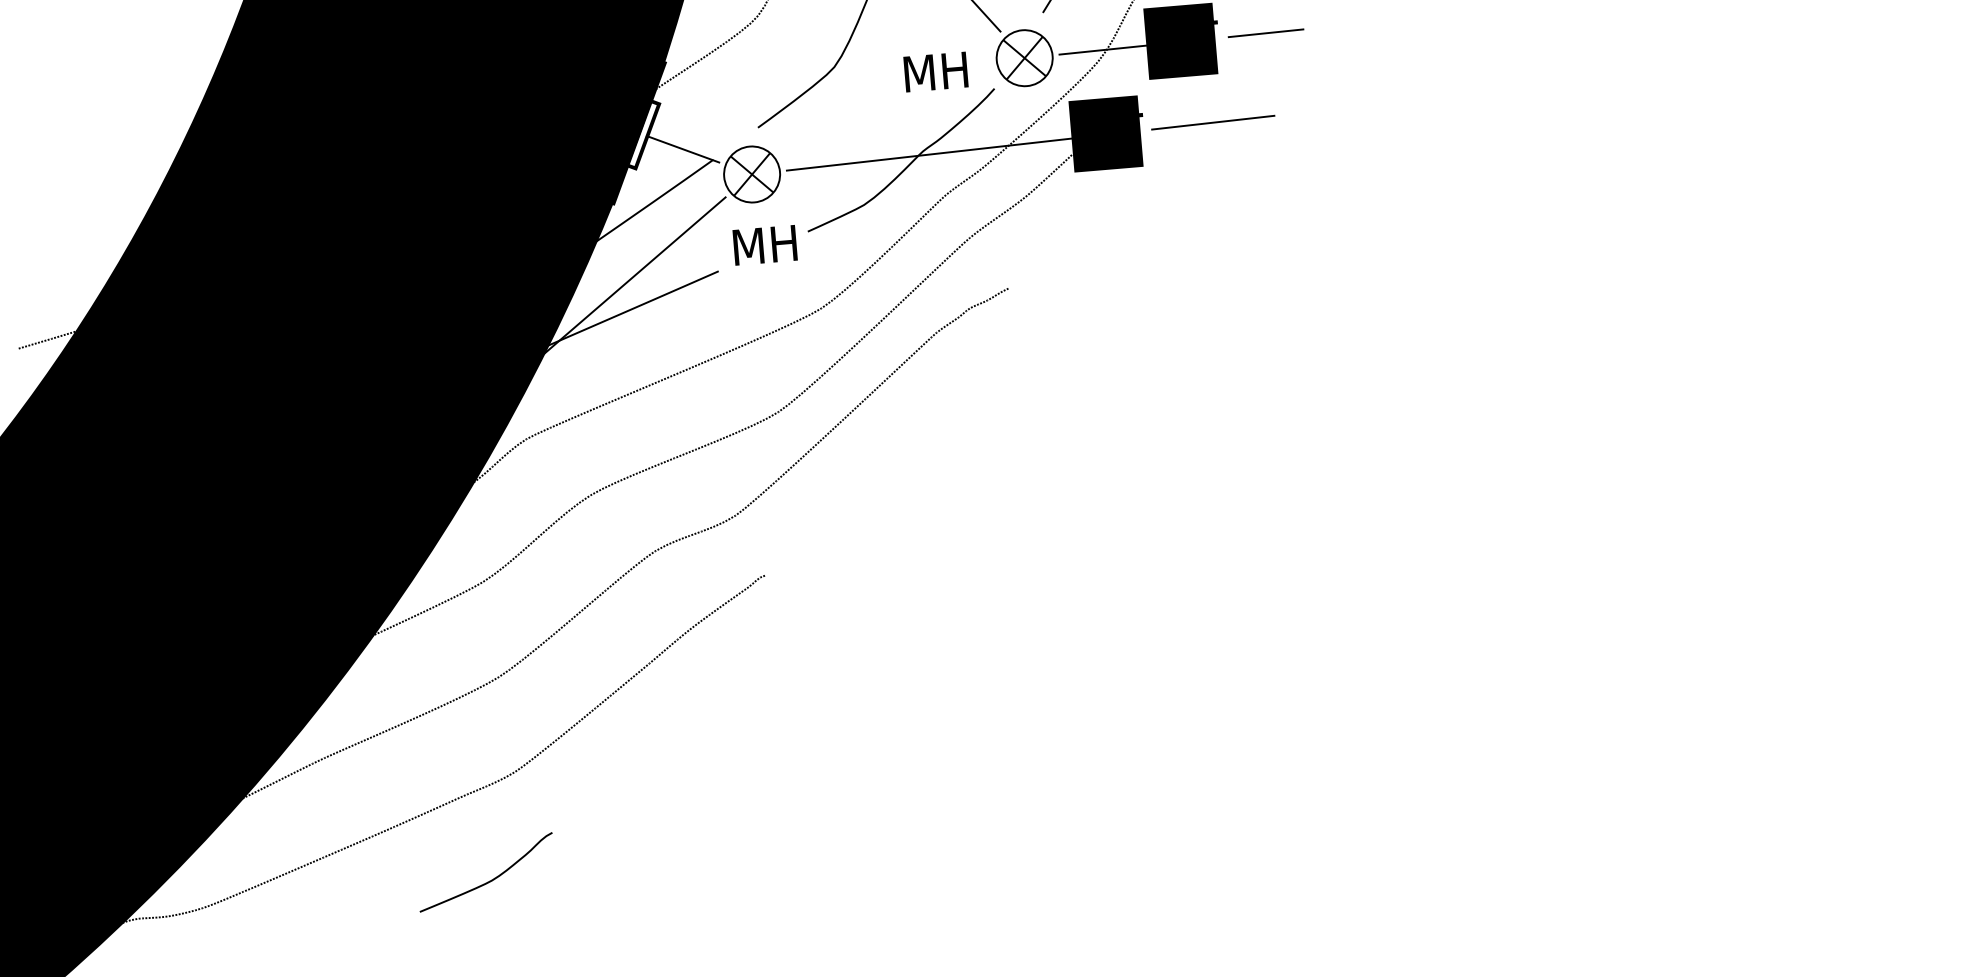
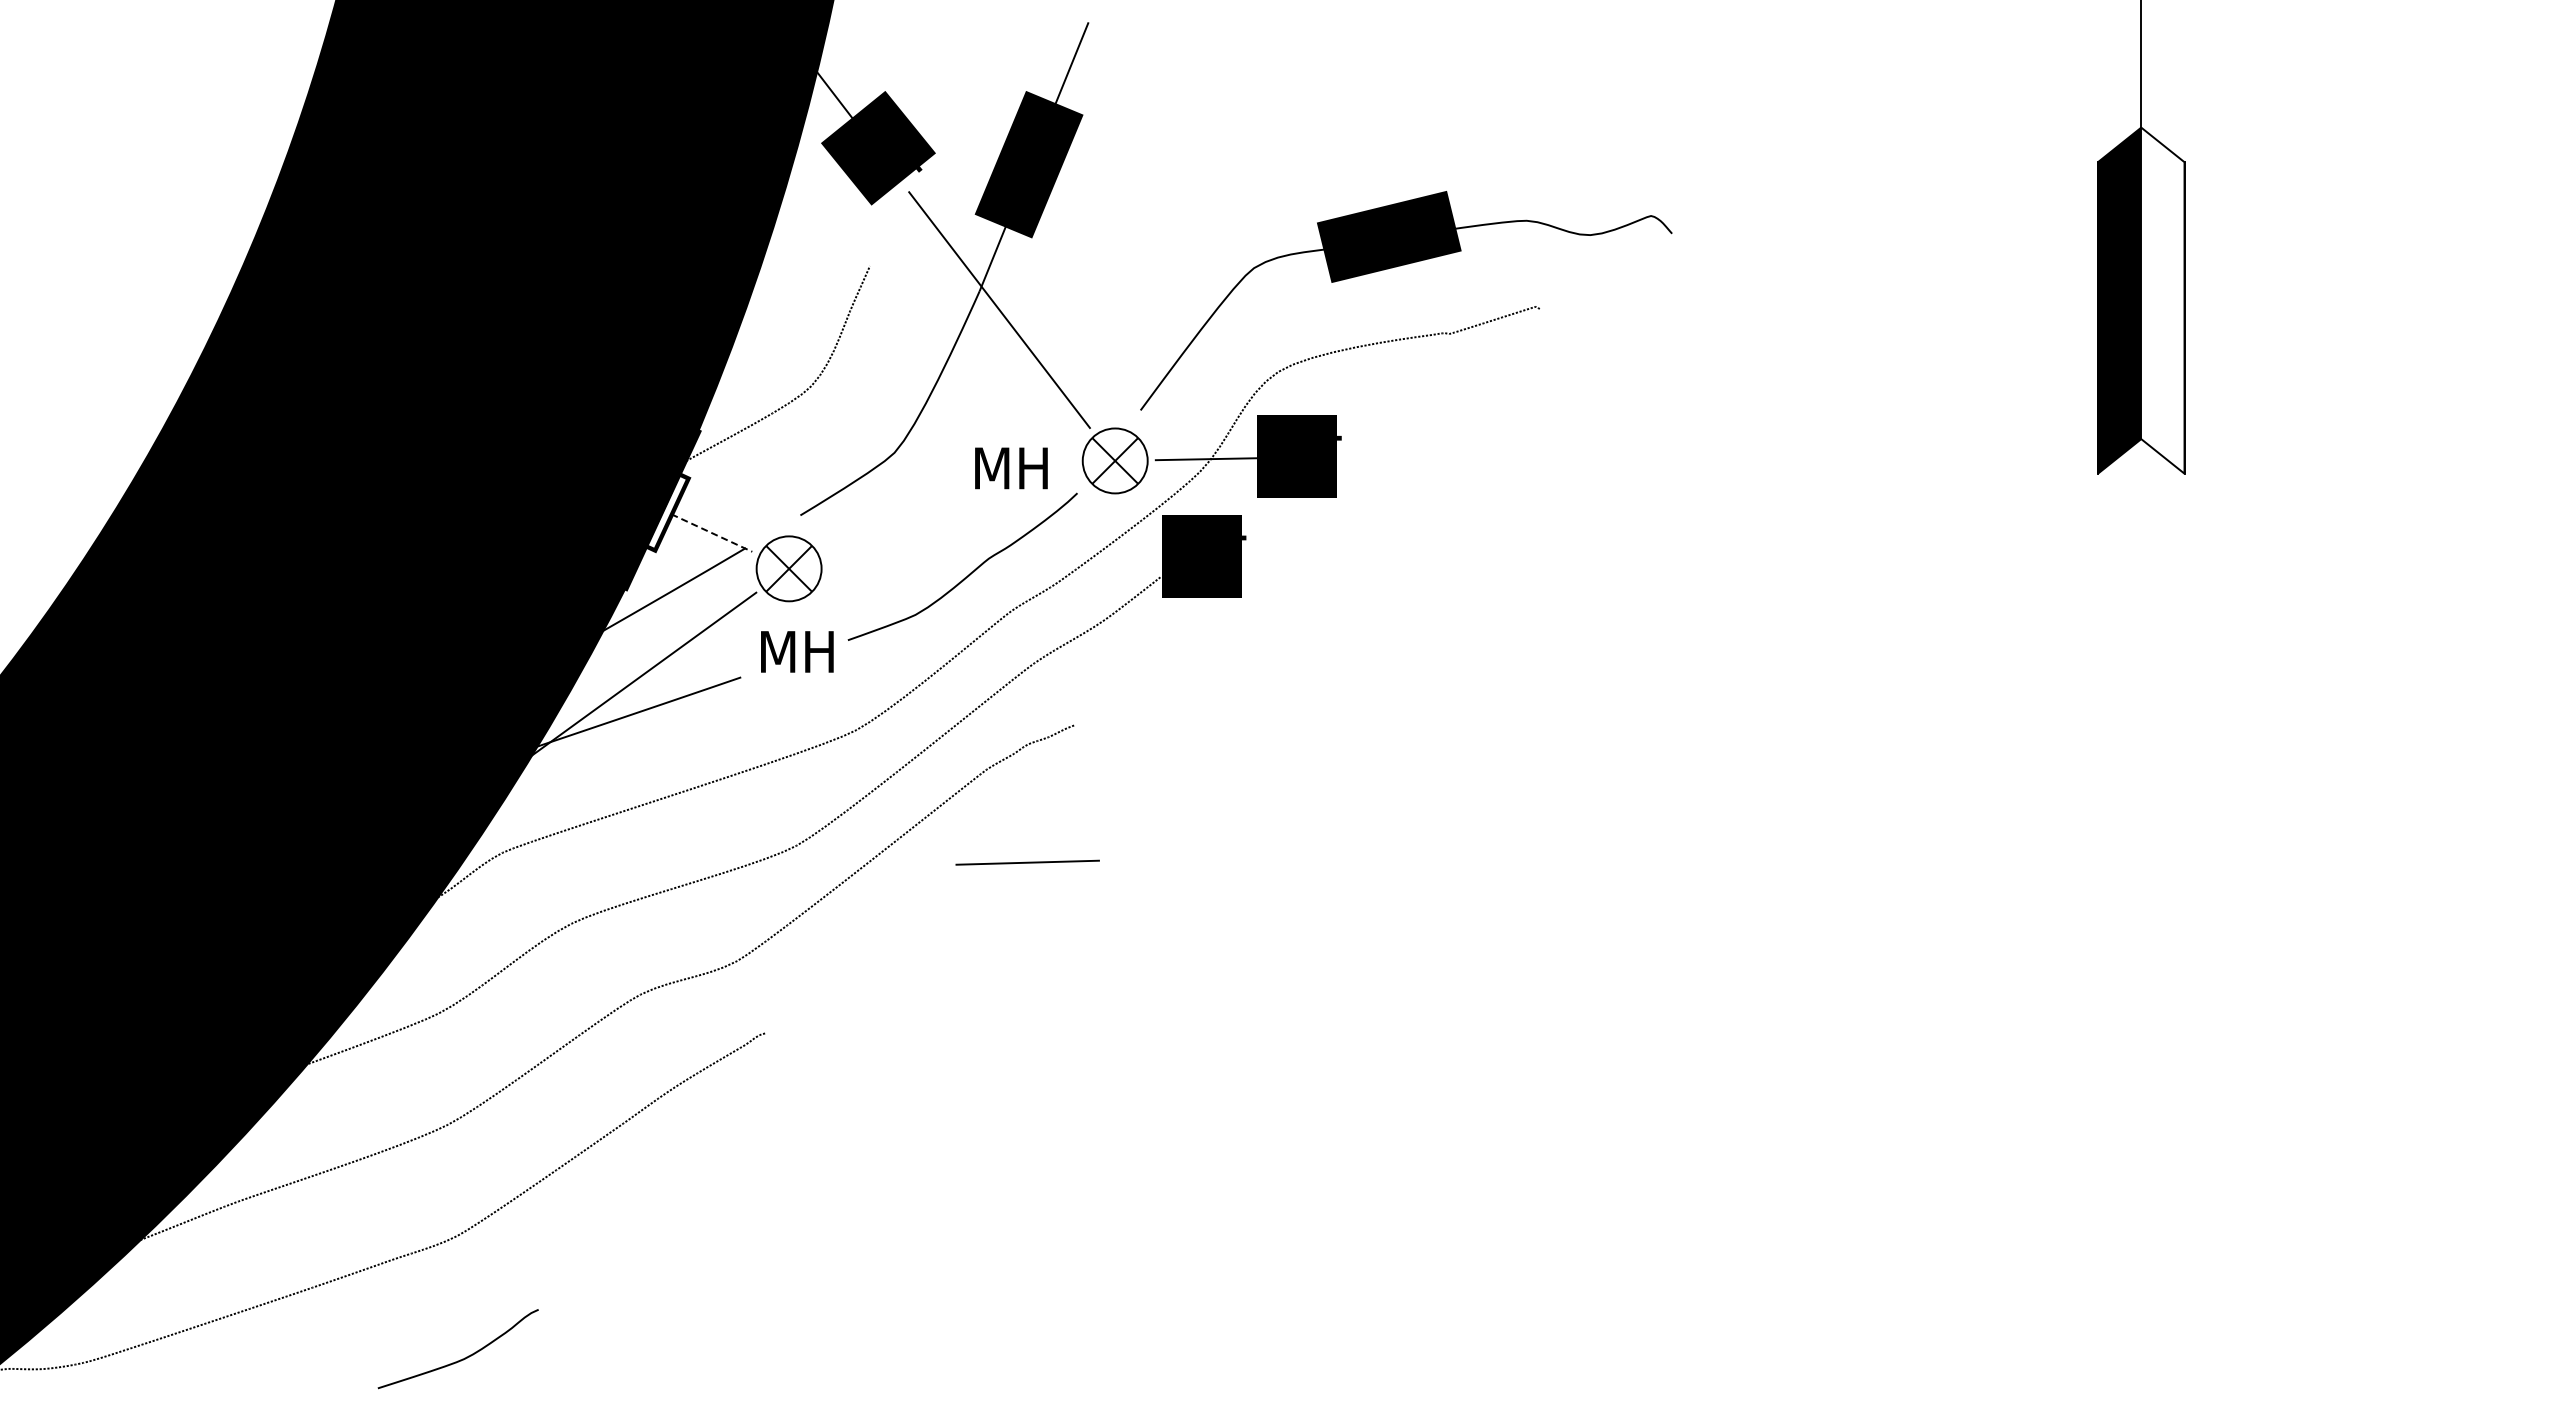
line: (1266, 33) -> (1396, 455), removed
line: (1213, 122) -> (1027, 862), moved
line: (682, 149) -> (711, 533), solid -> dashed
line: (930, 154) -> (997, 562), removed
curve: (490, 880) -> (462, 1358), moved

